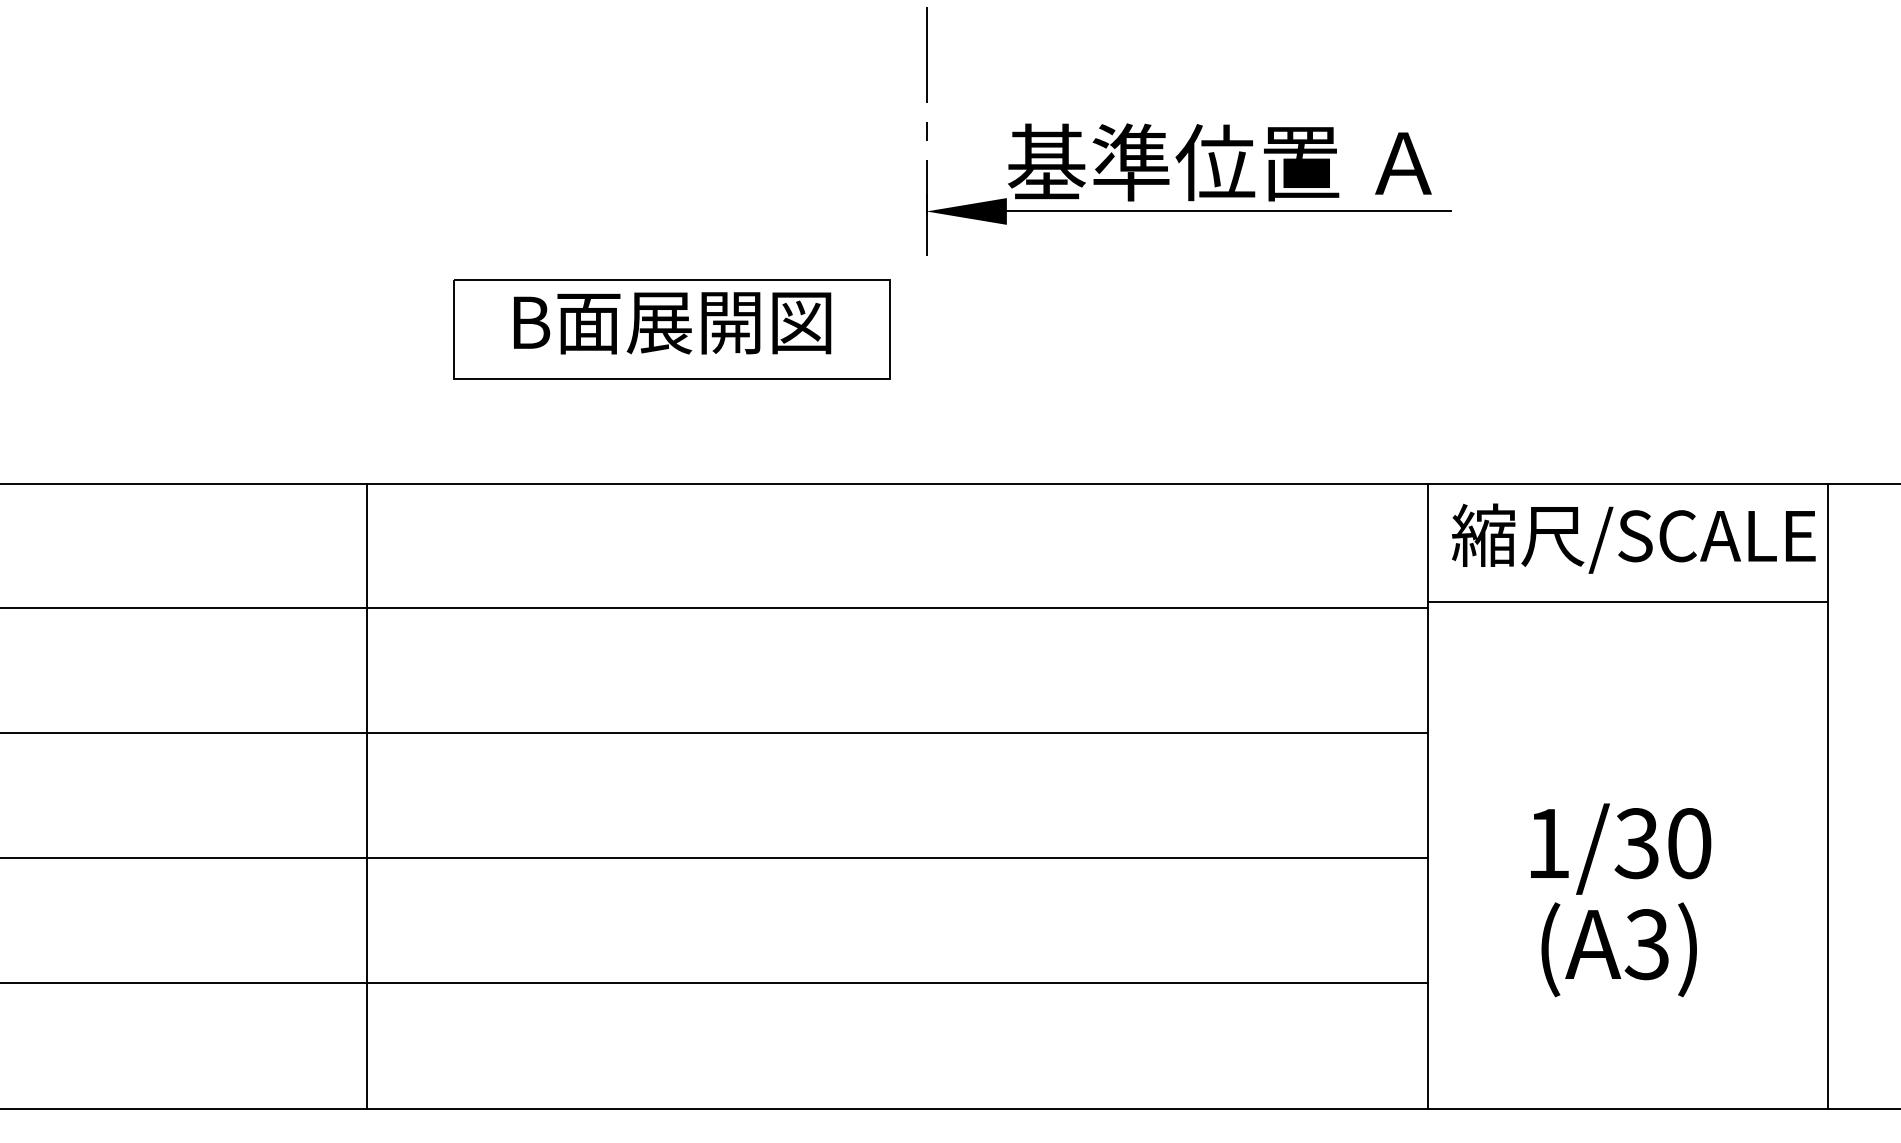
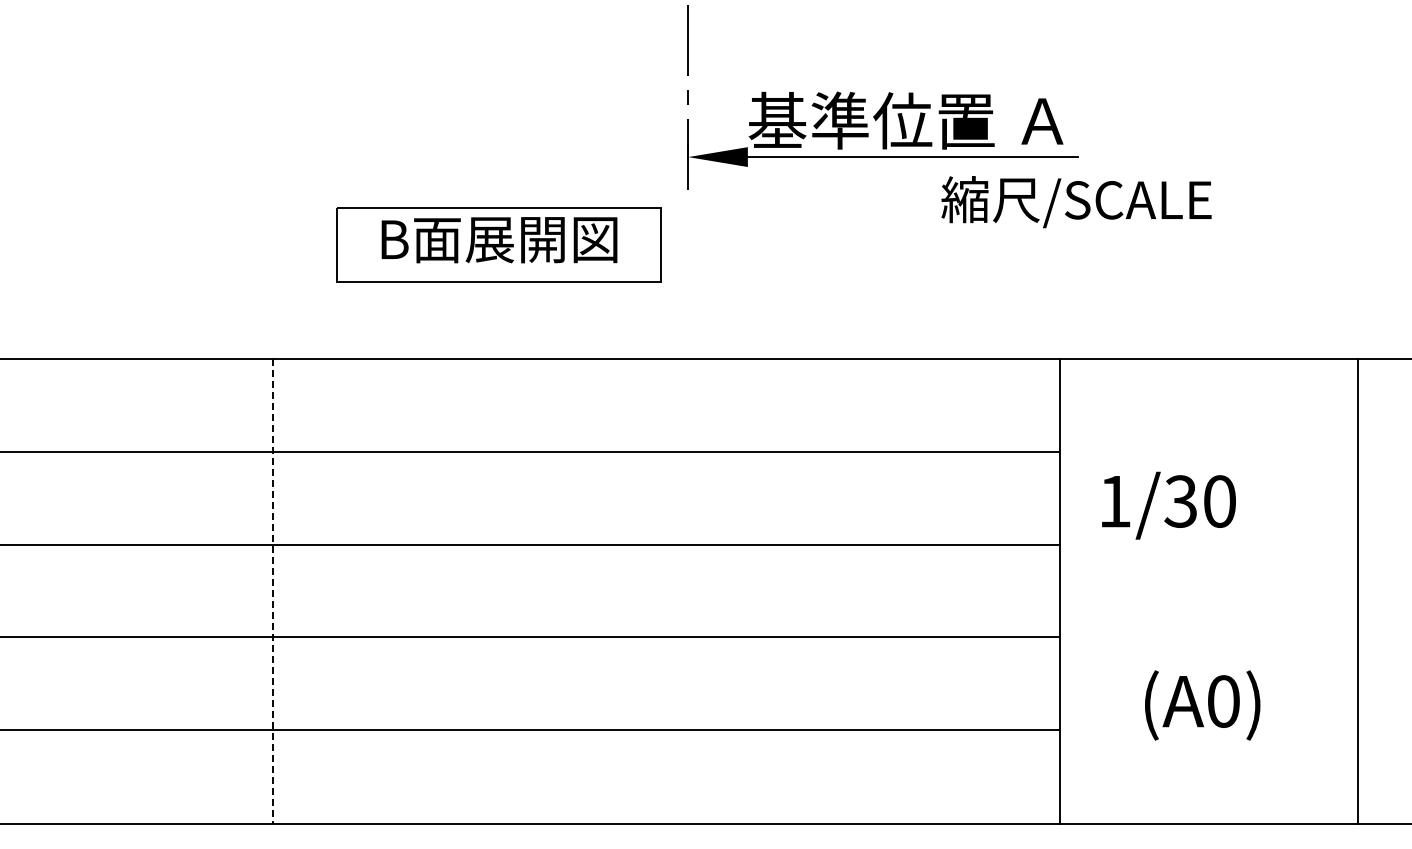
text: (1633, 539) -> (1076, 202), moved
line: (1628, 602) -> (1209, 447), removed
line: (366, 796) -> (272, 591), solid -> dashed
text: (1620, 848) -> (1168, 505), moved
text: (1645, 944) -> (1222, 701), (A3) -> (A0)

